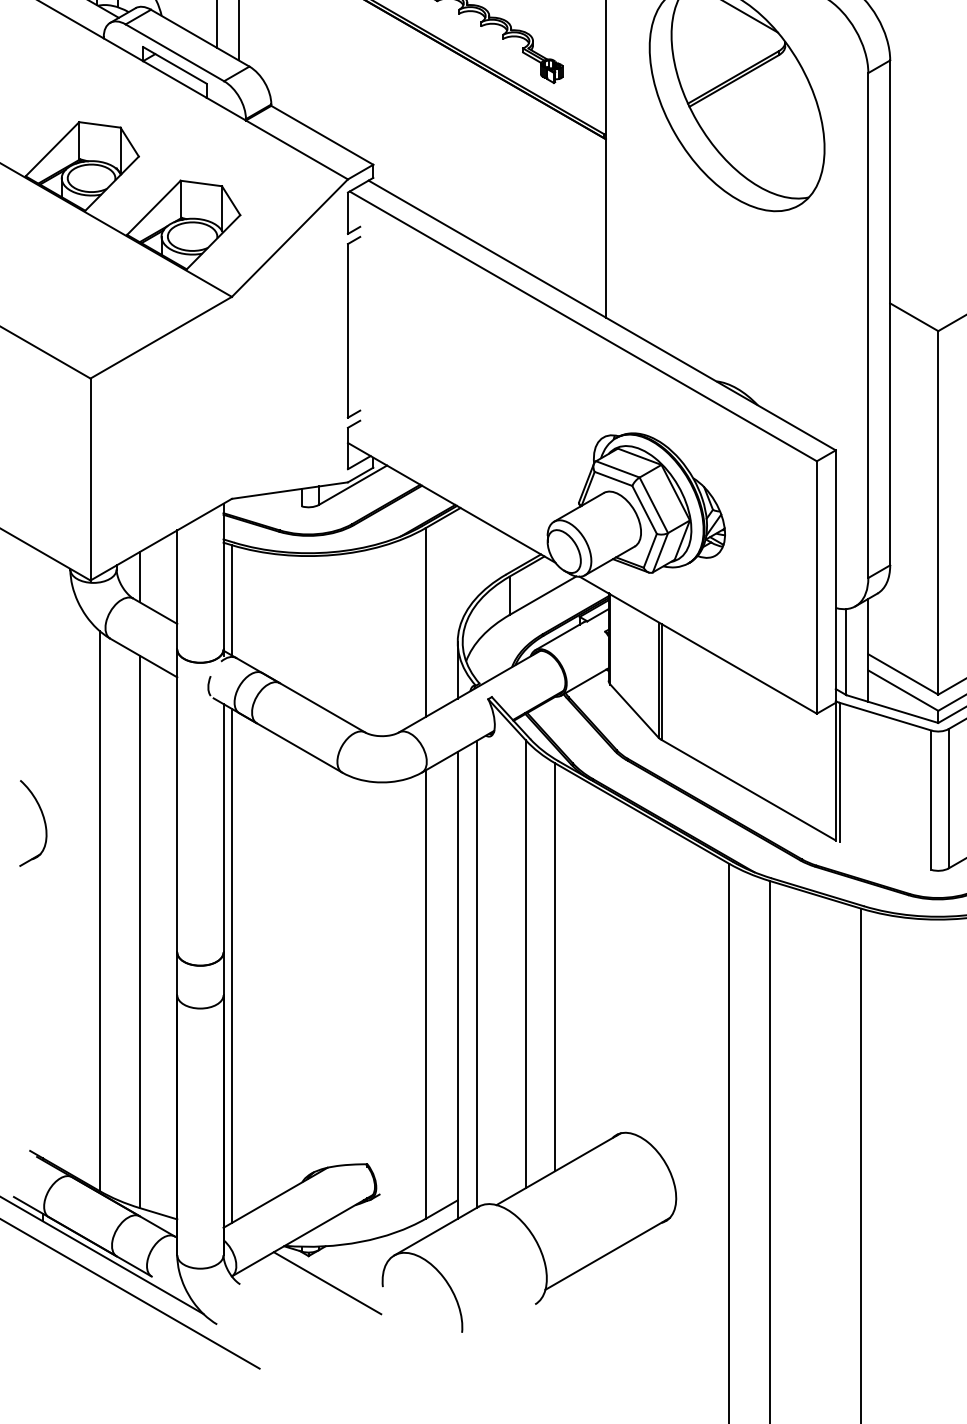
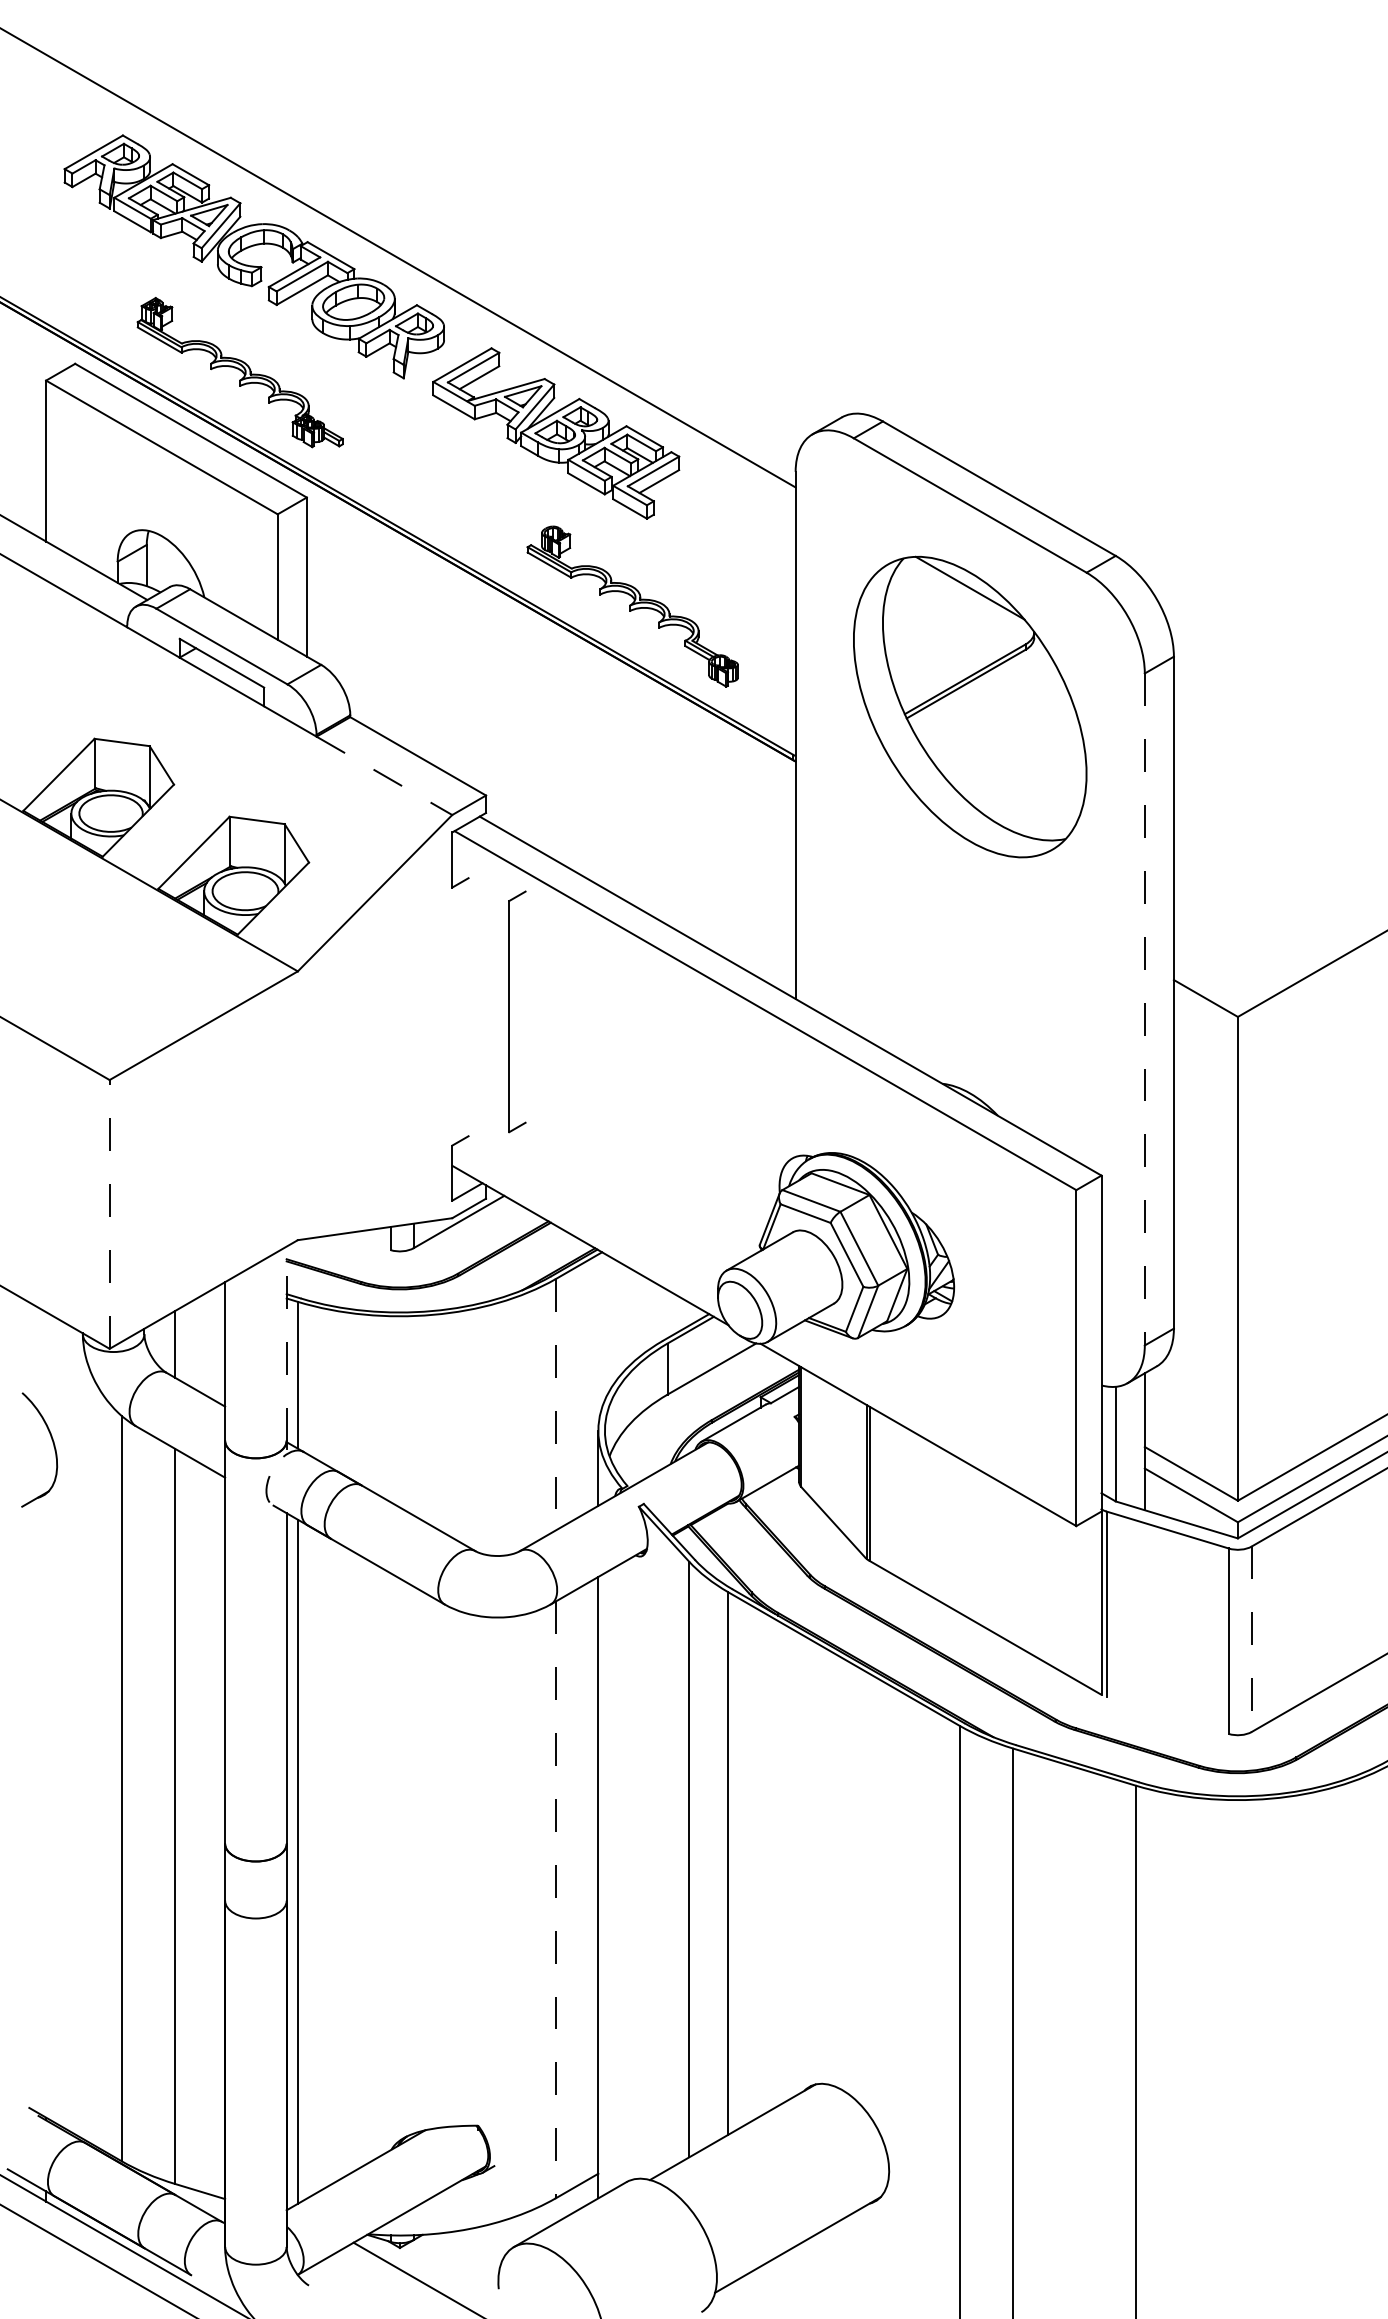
line: (297, 150) -> (384, 776), solid -> dashed
line: (868, 325) -> (1144, 1009), solid -> dashed
part: (348, 327) -> (509, 1011), moved
line: (90, 478) -> (109, 1213), solid -> dashed
line: (223, 576) -> (286, 1343), solid -> dashed
line: (425, 622) -> (555, 1404), solid -> dashed
line: (948, 798) -> (1251, 1639), solid -> dashed
part: (43, 821) -> (53, 1447), moved
line: (476, 974) -> (623, 1872), removed
line: (425, 995) -> (555, 1900), solid -> dashed

